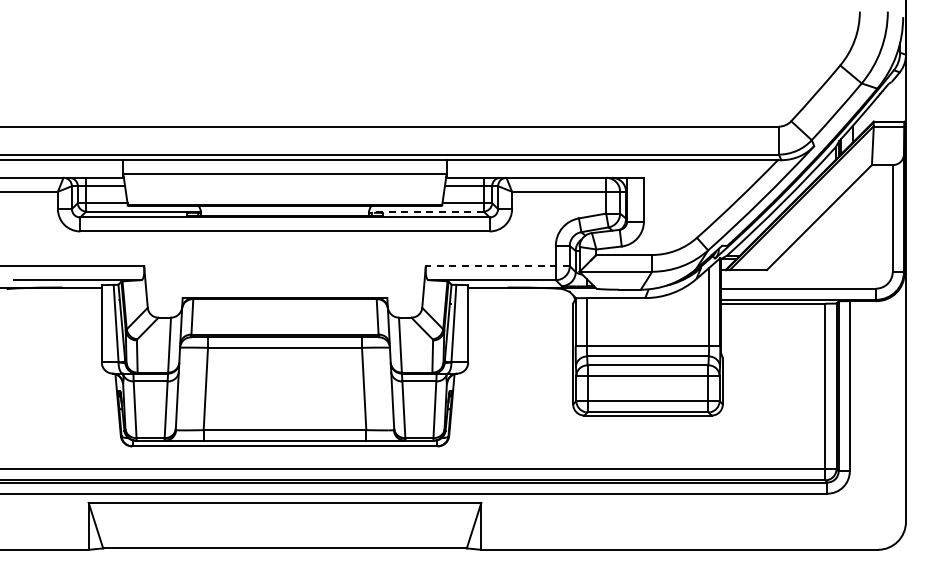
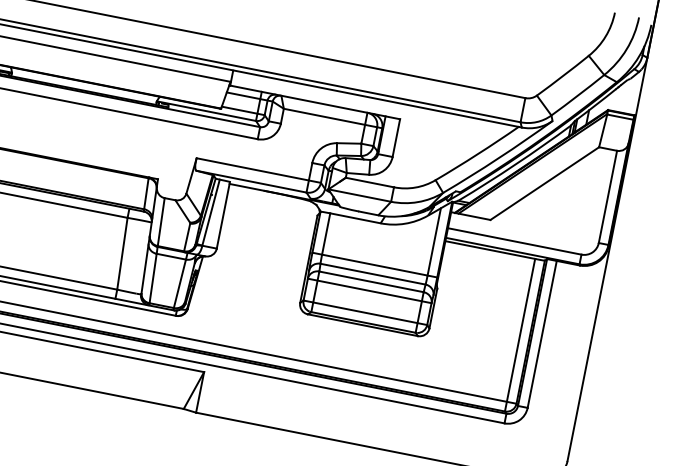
line: (425, 211) -> (205, 110), dashed -> solid
line: (497, 266) -> (258, 170), dashed -> solid

